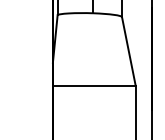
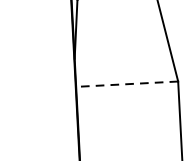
line: (93, 85) -> (126, 84), solid -> dashed

